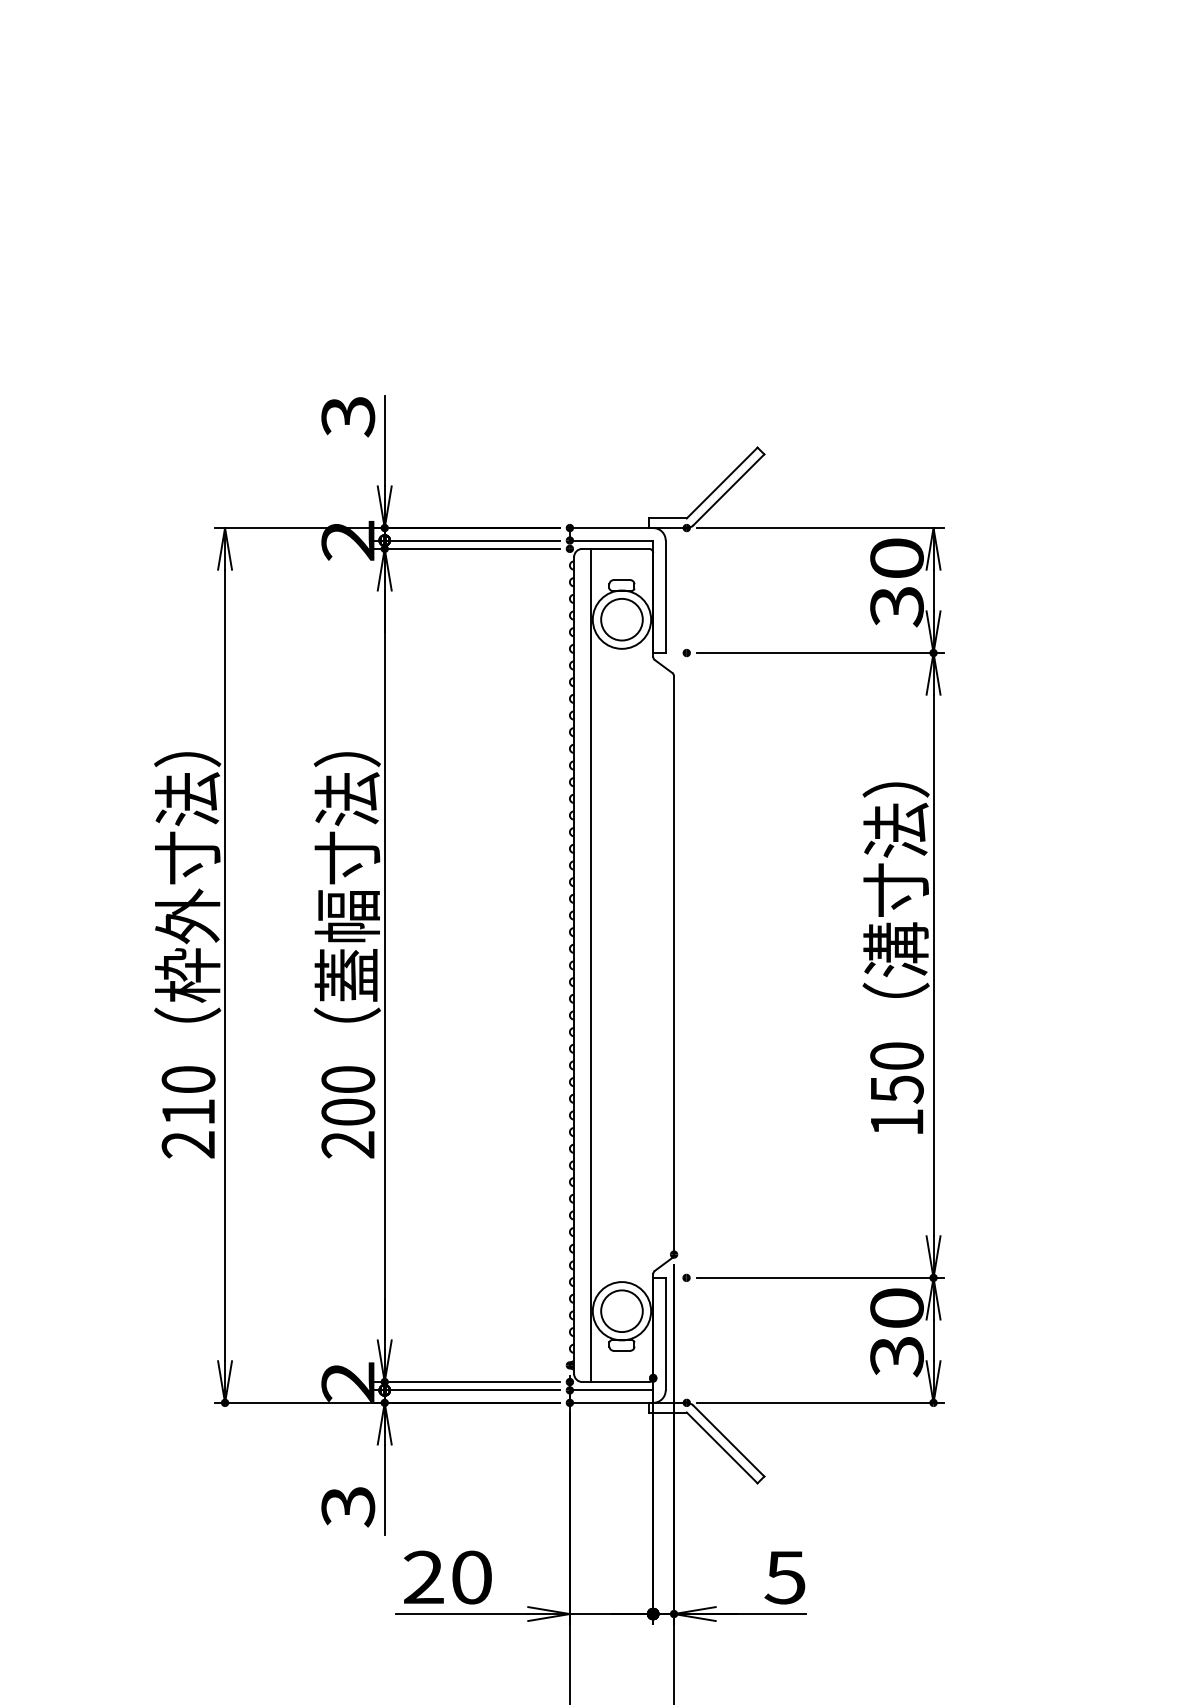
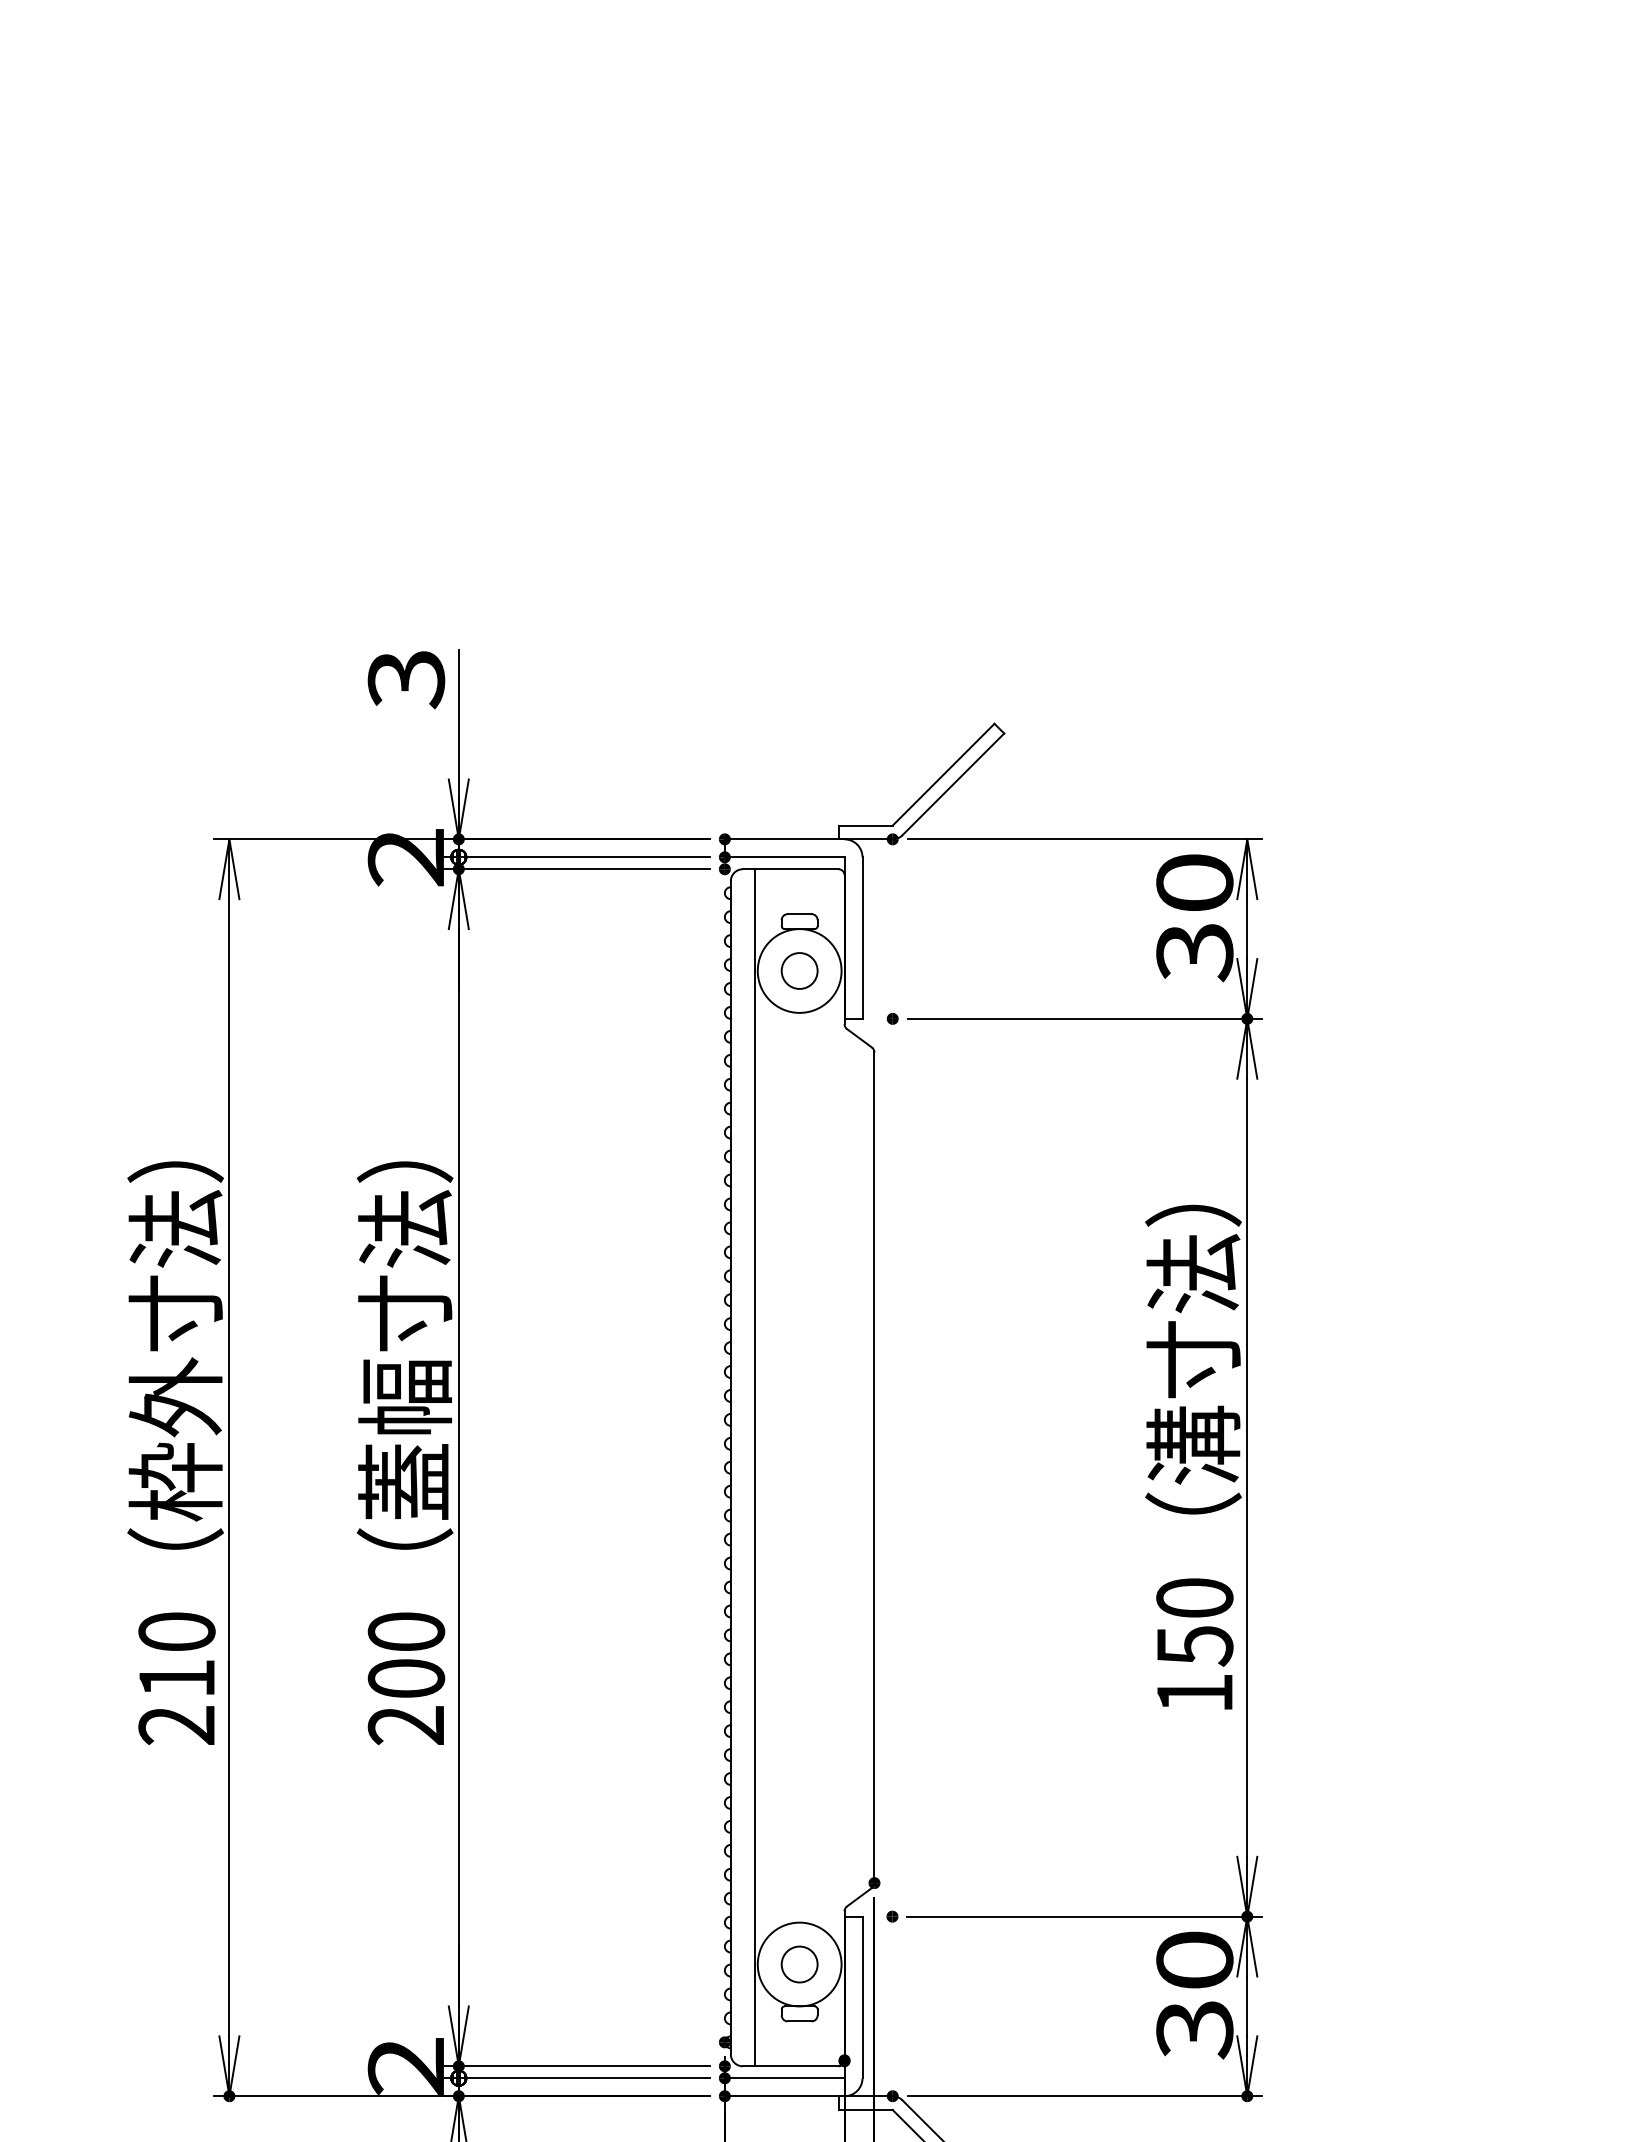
circle: (621, 619) -> (798, 970), size x0.6
circle: (621, 1311) -> (798, 1964), size x0.6

